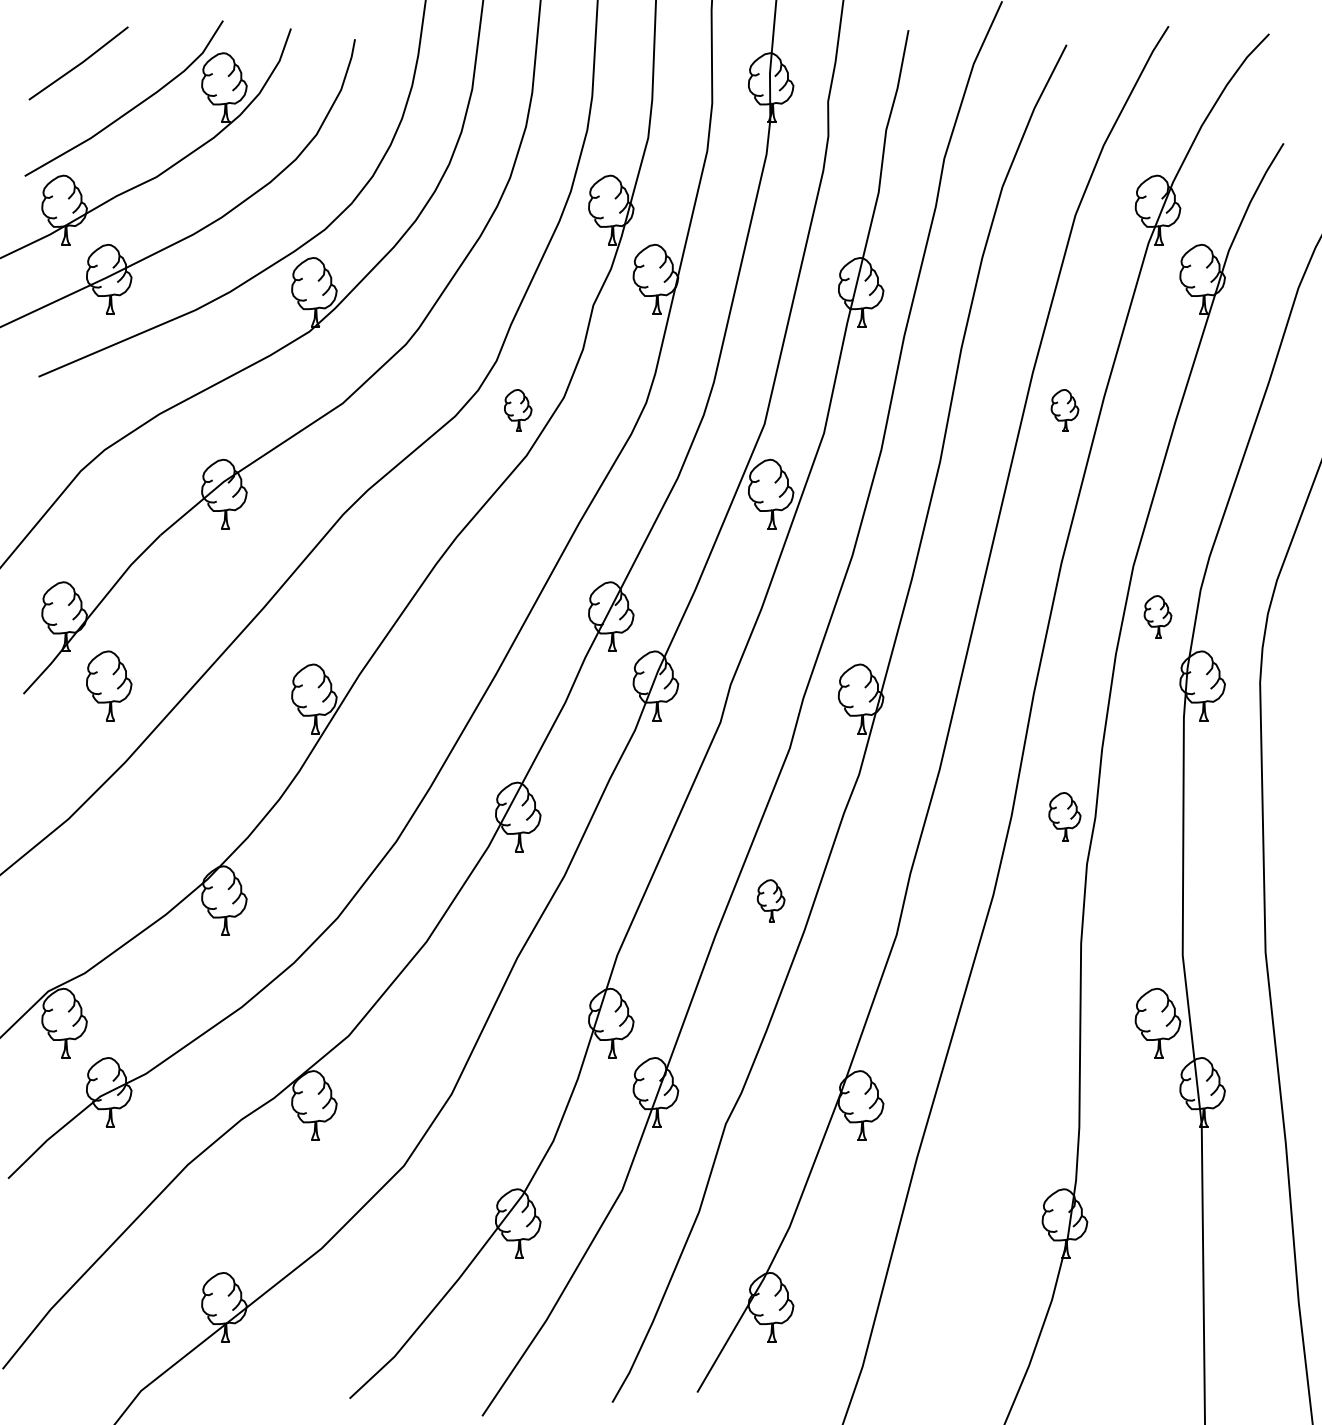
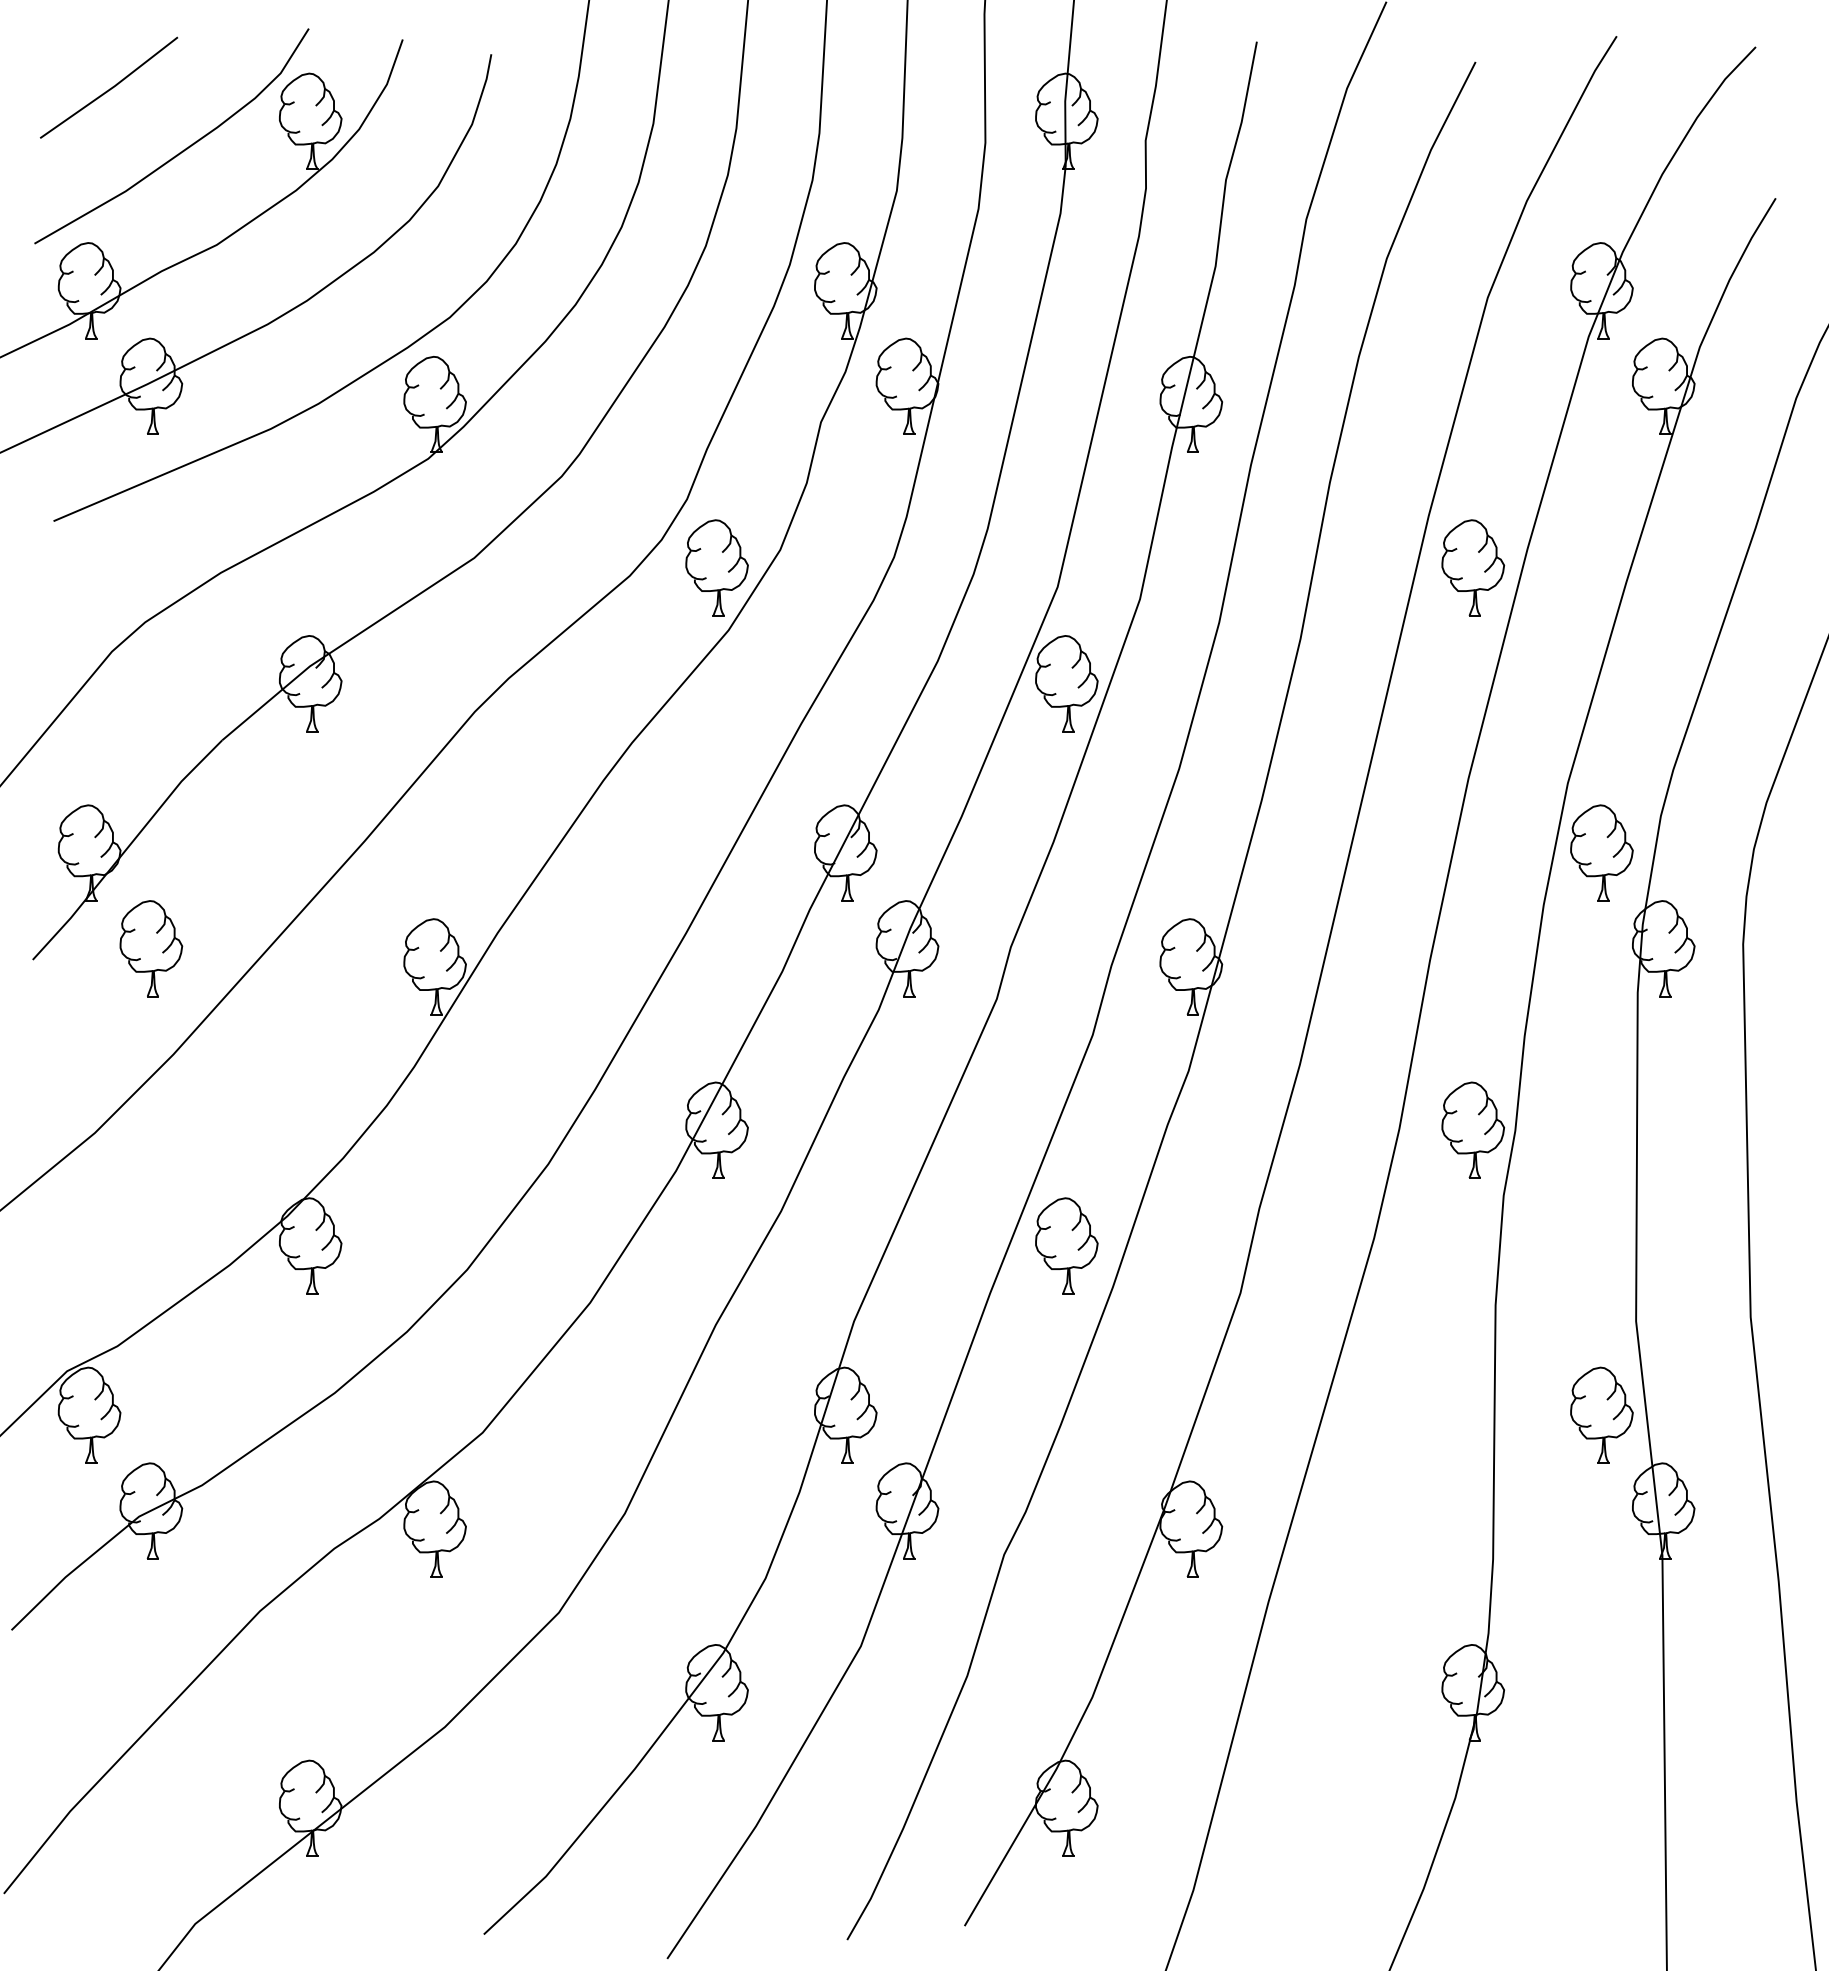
part: (517, 410) -> (716, 567), size x1.67
part: (1065, 410) -> (1473, 567), size x1.67
part: (1157, 616) -> (1601, 852), size x1.67
part: (1064, 816) -> (1472, 1129), size x1.43
part: (770, 900) -> (1066, 1245), size x1.67

